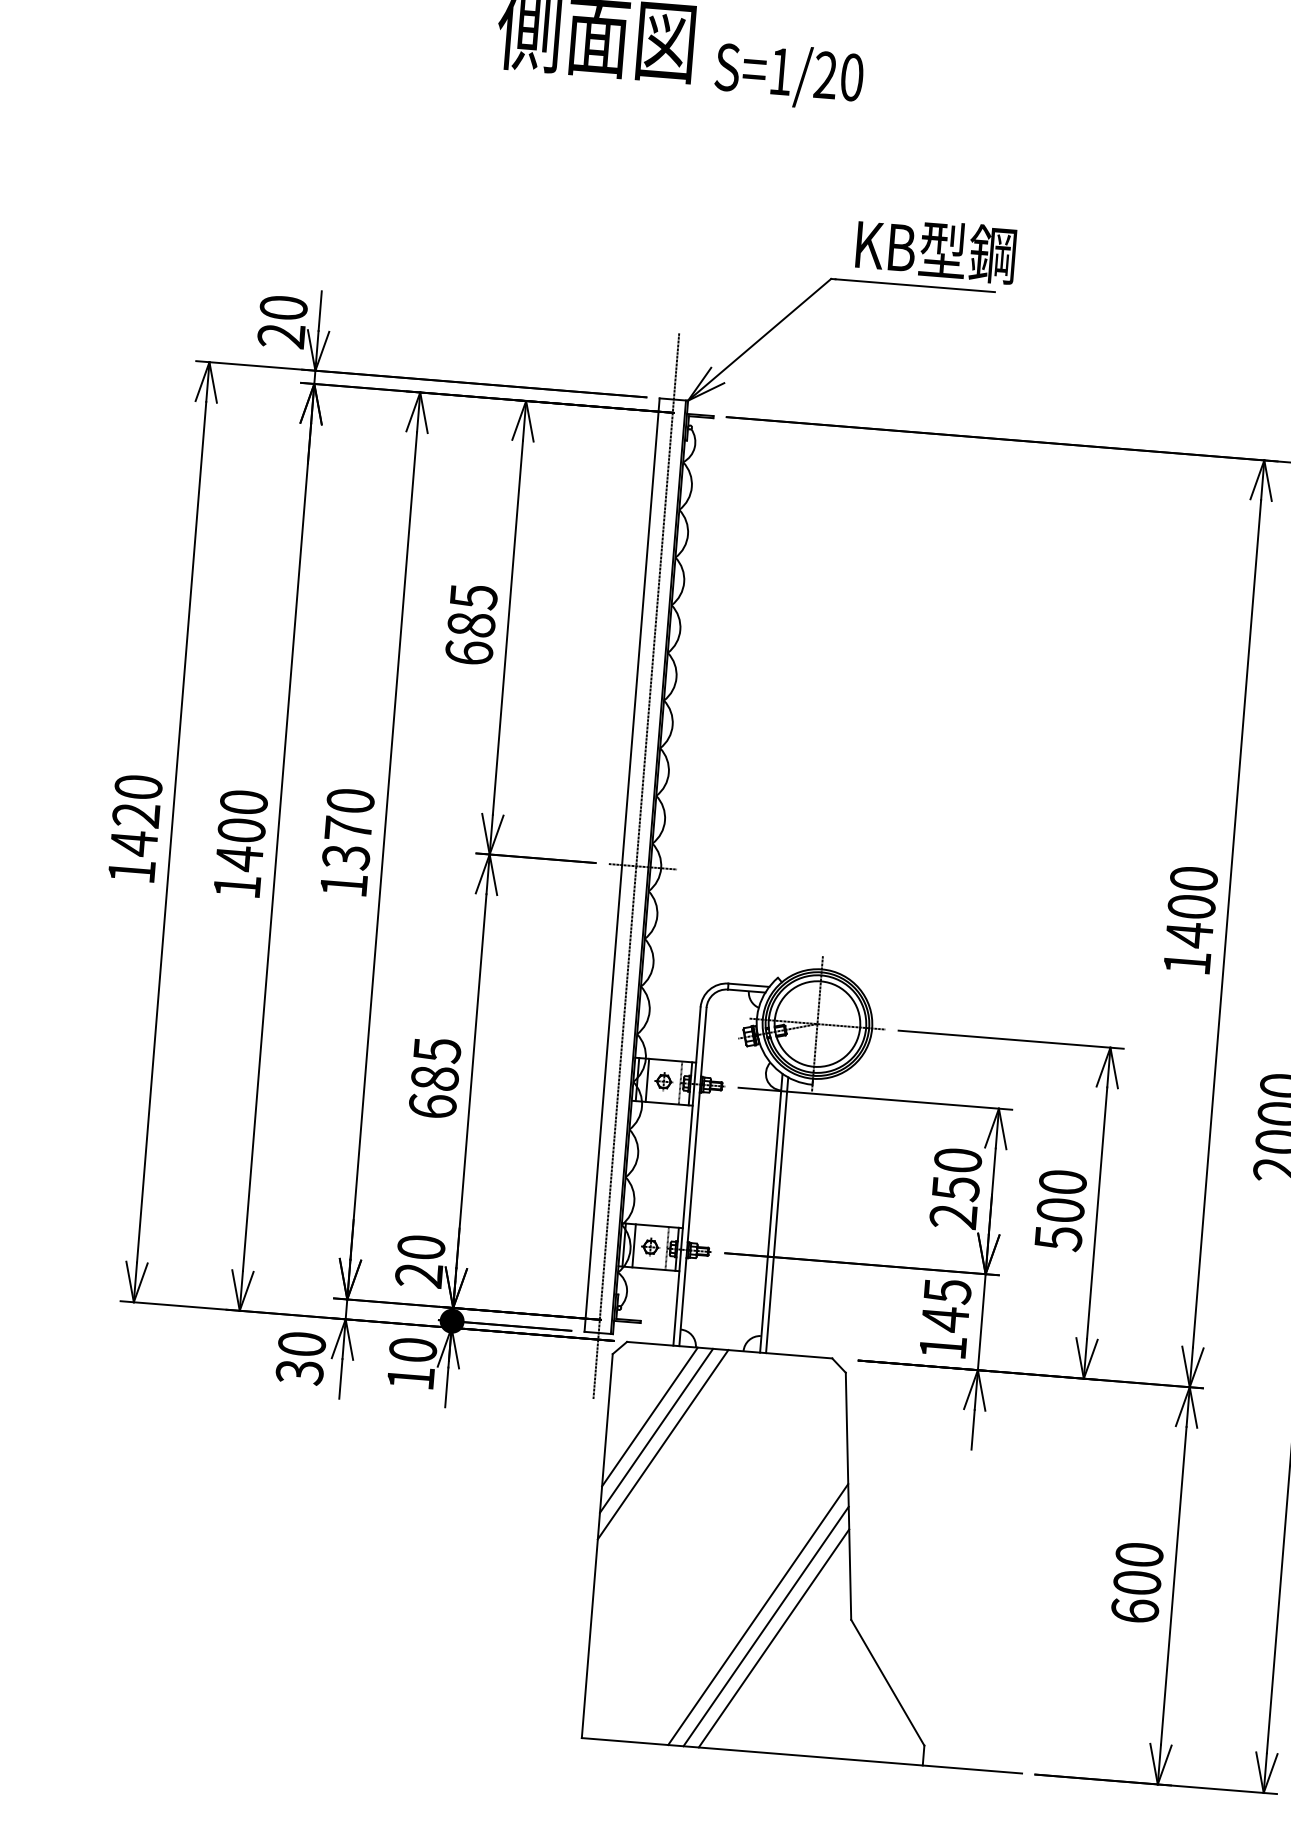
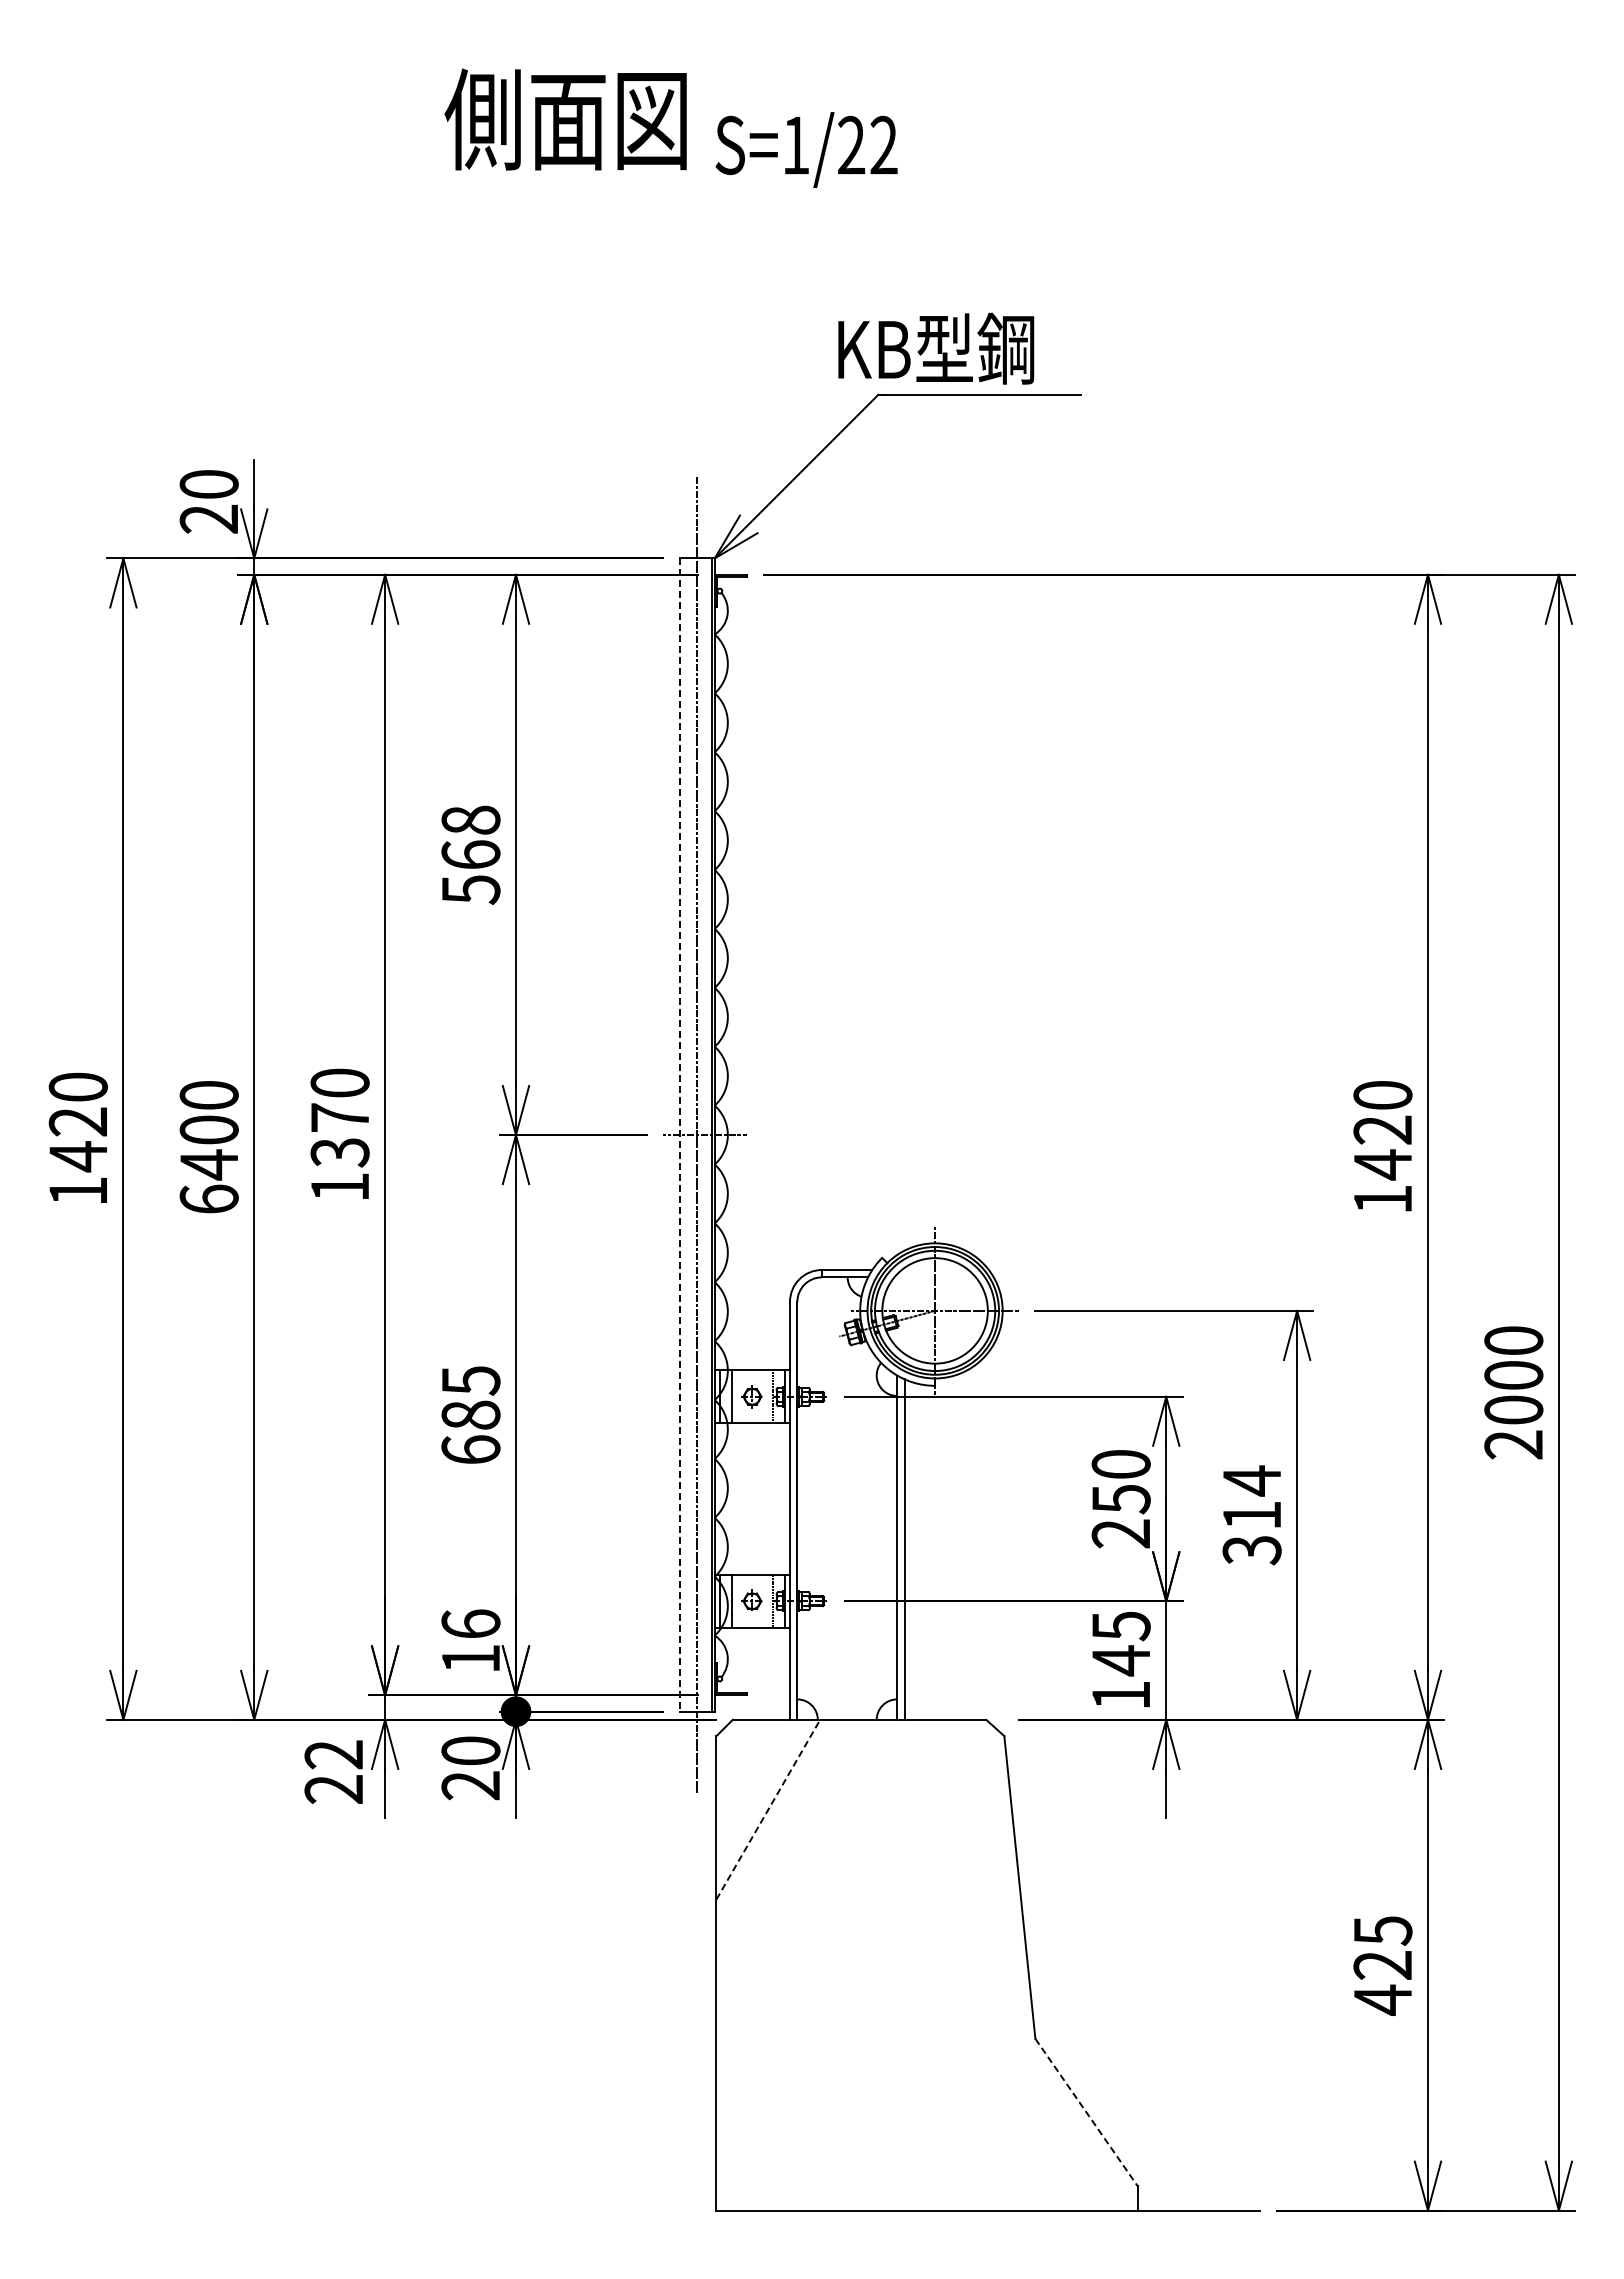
text: (851, 77) -> (883, 145), S=1/20 -> S=1/22
text: (936, 249) -> (936, 348), moved
text: (471, 624) -> (470, 854), 685 -> 568
line: (621, 865) -> (679, 1135), solid -> dashed
text: (236, 885) -> (208, 1198), 1400 -> 6400
text: (1191, 906) -> (1382, 1129), 1400 -> 1420
text: (1060, 1210) -> (1251, 1515), 500 -> 314
text: (419, 1261) -> (470, 1641), 20 -> 16
text: (300, 1358) -> (333, 1772), 30 -> 22
text: (410, 1377) -> (470, 1785), 10 -> 20
line: (650, 1416) -> (768, 1809), solid -> dashed
line: (656, 1430) -> (777, 1825), removed
line: (662, 1444) -> (786, 1842), removed
text: (1136, 1583) -> (1382, 1965), 600 -> 425
line: (758, 1614) -> (920, 2041), removed
line: (766, 1626) -> (931, 2055), removed
line: (774, 1638) -> (942, 2069), removed
line: (887, 1682) -> (1086, 2112), solid -> dashed

